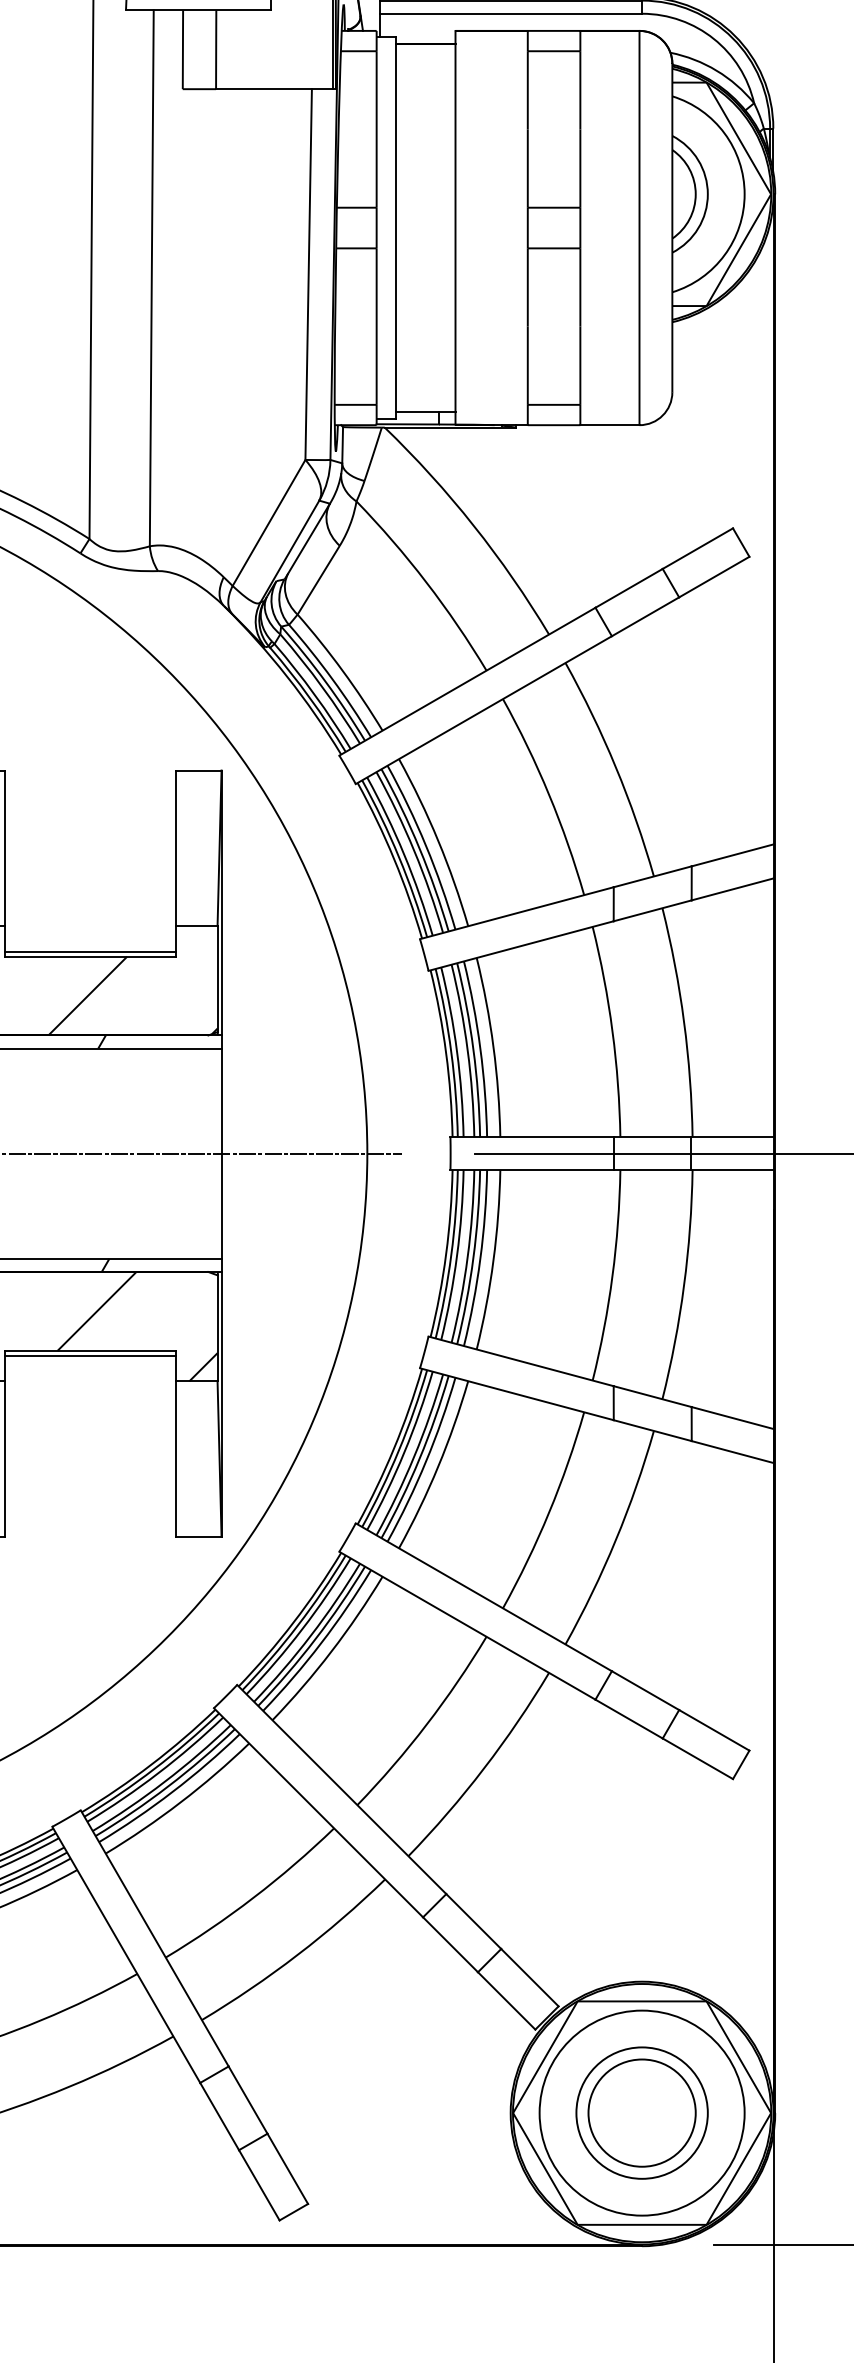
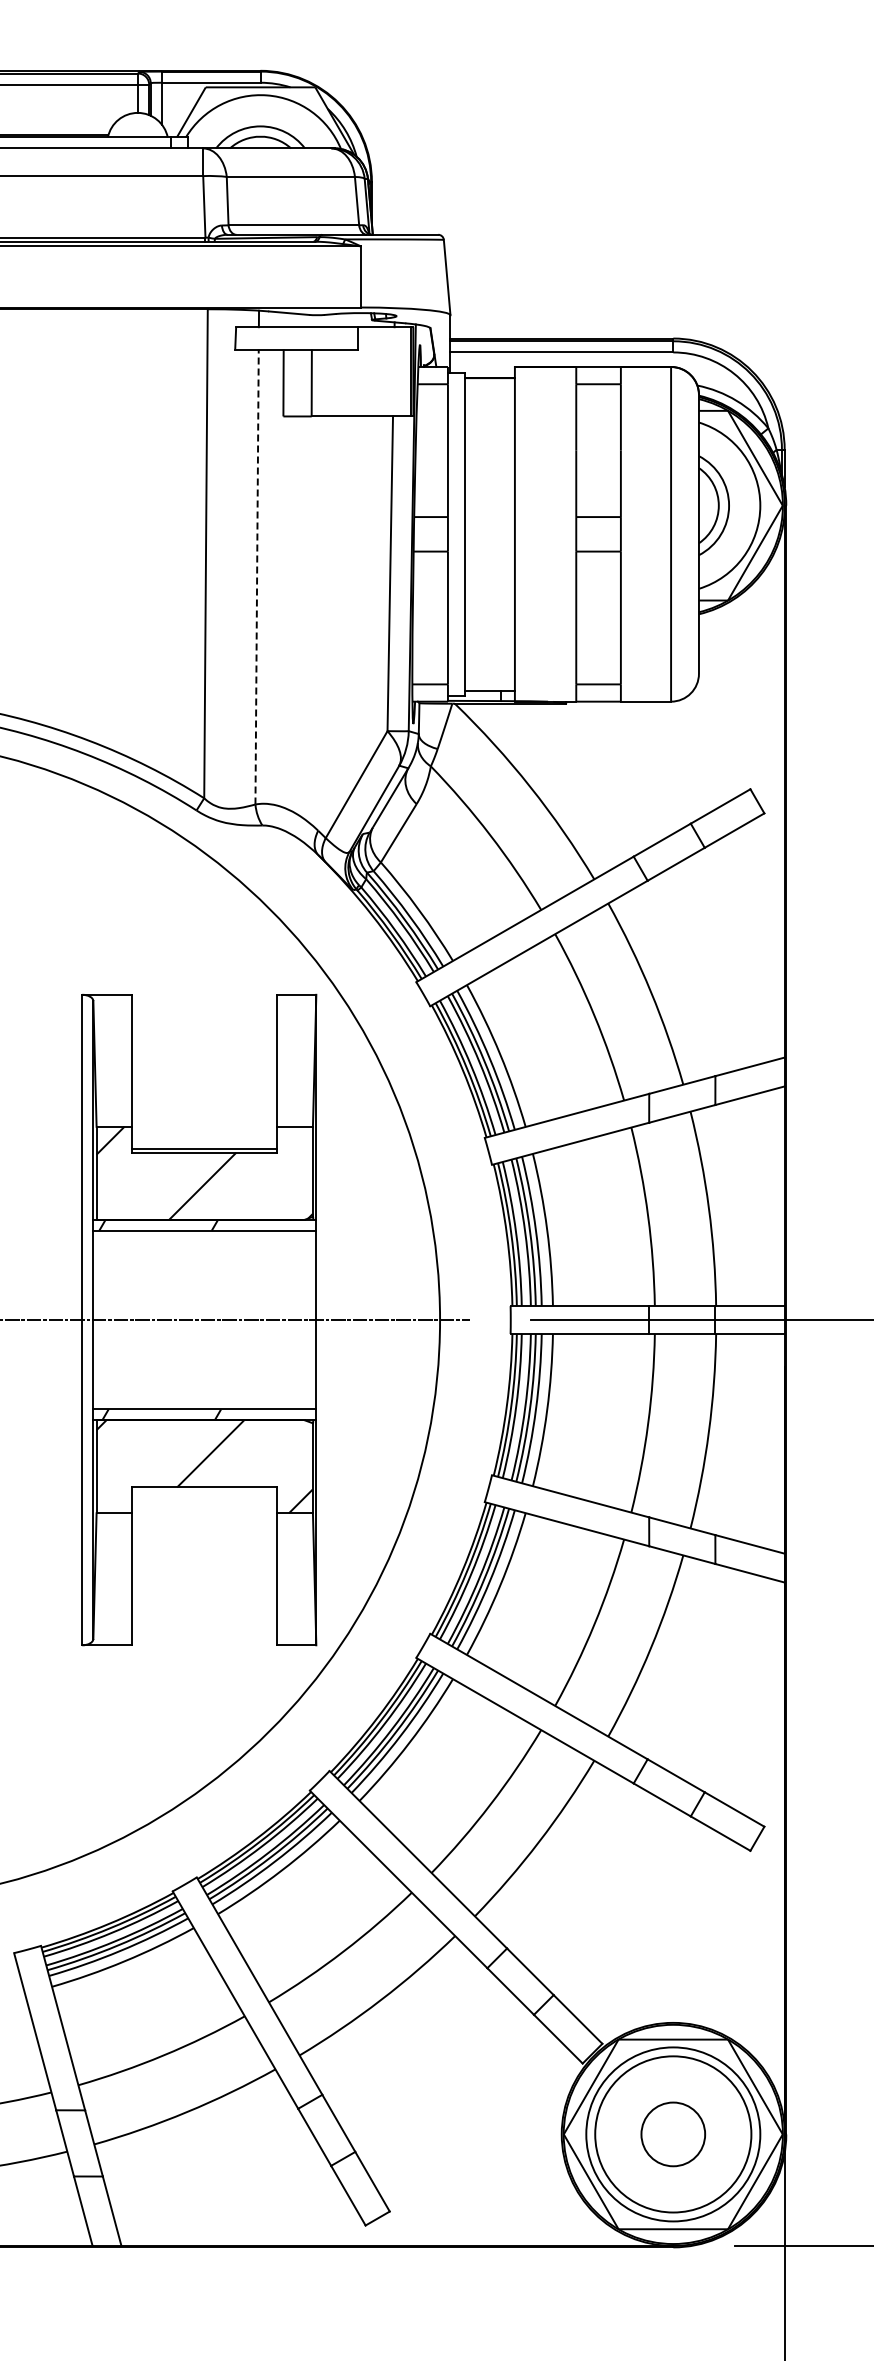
line: (152, 277) -> (257, 576), solid -> dashed
line: (89, 1355) -> (204, 1491), removed
circle: (641, 2112) -> (672, 2133), size x0.7
circle: (642, 2113) -> (673, 2134), size x1.4

